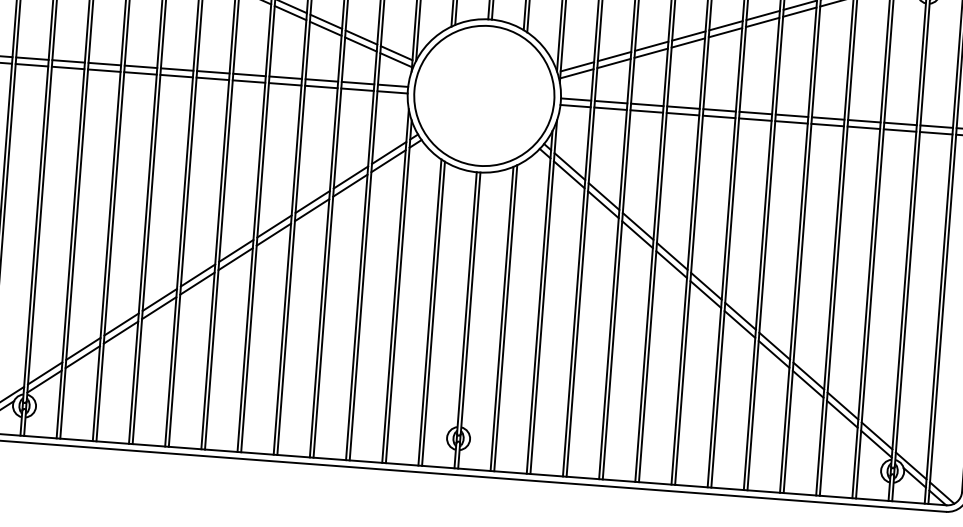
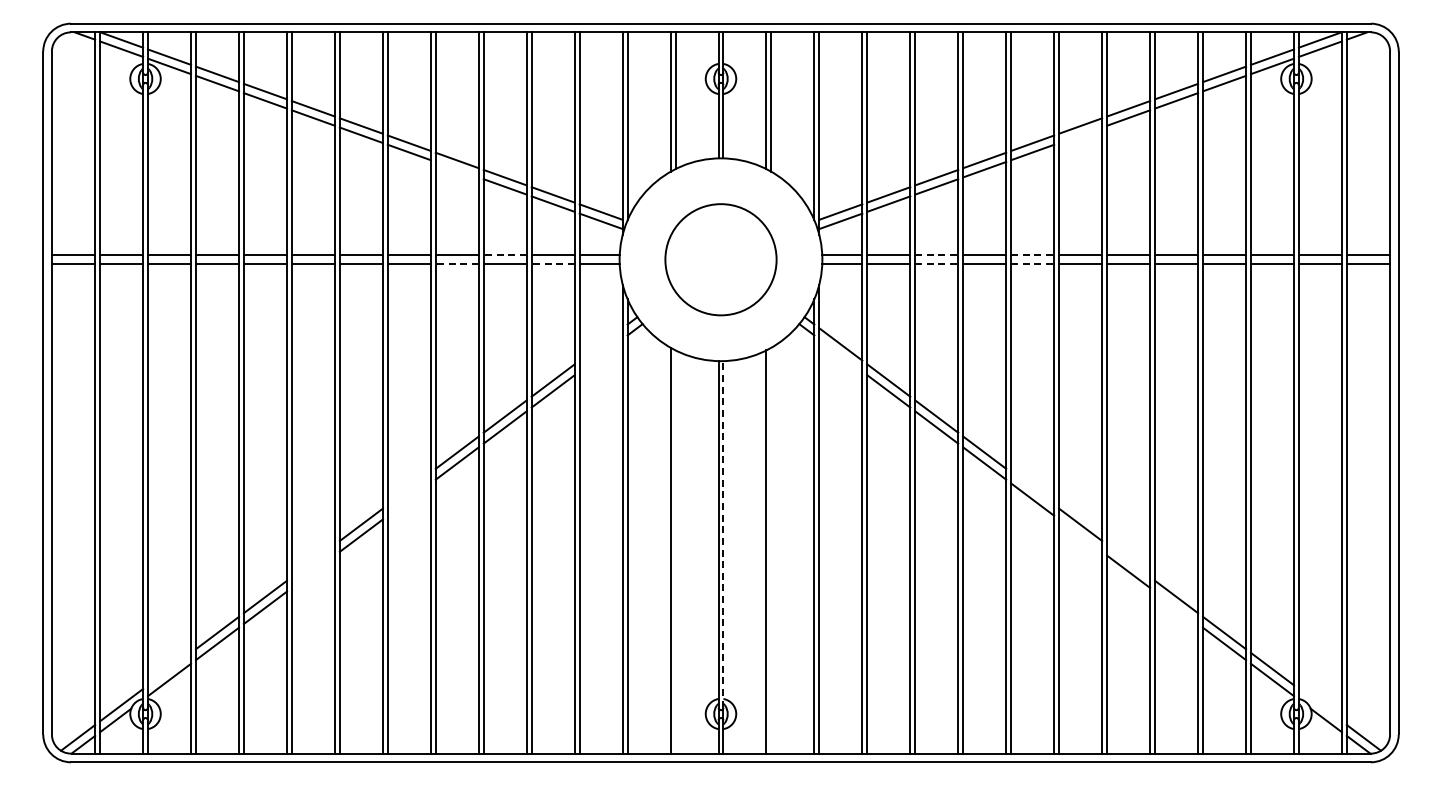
line: (289, 12) -> (456, 169), removed
line: (762, 22) -> (1080, 135), removed
line: (322, 80) -> (505, 255), solid -> dashed
line: (285, 84) -> (457, 264), solid -> dashed
line: (357, 90) -> (553, 264), solid -> dashed
circle: (483, 95) -> (720, 259), size x0.6
line: (647, 104) -> (936, 255), solid -> dashed
line: (719, 110) -> (1032, 255), solid -> dashed
line: (646, 111) -> (936, 264), solid -> dashed
line: (719, 117) -> (1032, 264), solid -> dashed
line: (388, 153) -> (600, 344), removed
line: (388, 161) -> (600, 355), removed
line: (569, 174) -> (840, 355), removed
line: (235, 250) -> (408, 488), removed
line: (235, 259) -> (408, 499), removed
line: (706, 286) -> (1032, 488), removed
line: (159, 299) -> (312, 560), removed
line: (470, 302) -> (723, 533), solid -> dashed
line: (158, 307) -> (312, 571), removed
line: (433, 313) -> (675, 551), removed
line: (505, 318) -> (771, 550), removed
line: (739, 324) -> (1080, 535), removed
line: (774, 345) -> (1128, 560), removed
line: (45, 372) -> (169, 668), removed
line: (808, 384) -> (1176, 607), removed
line: (910, 465) -> (1319, 704), removed

